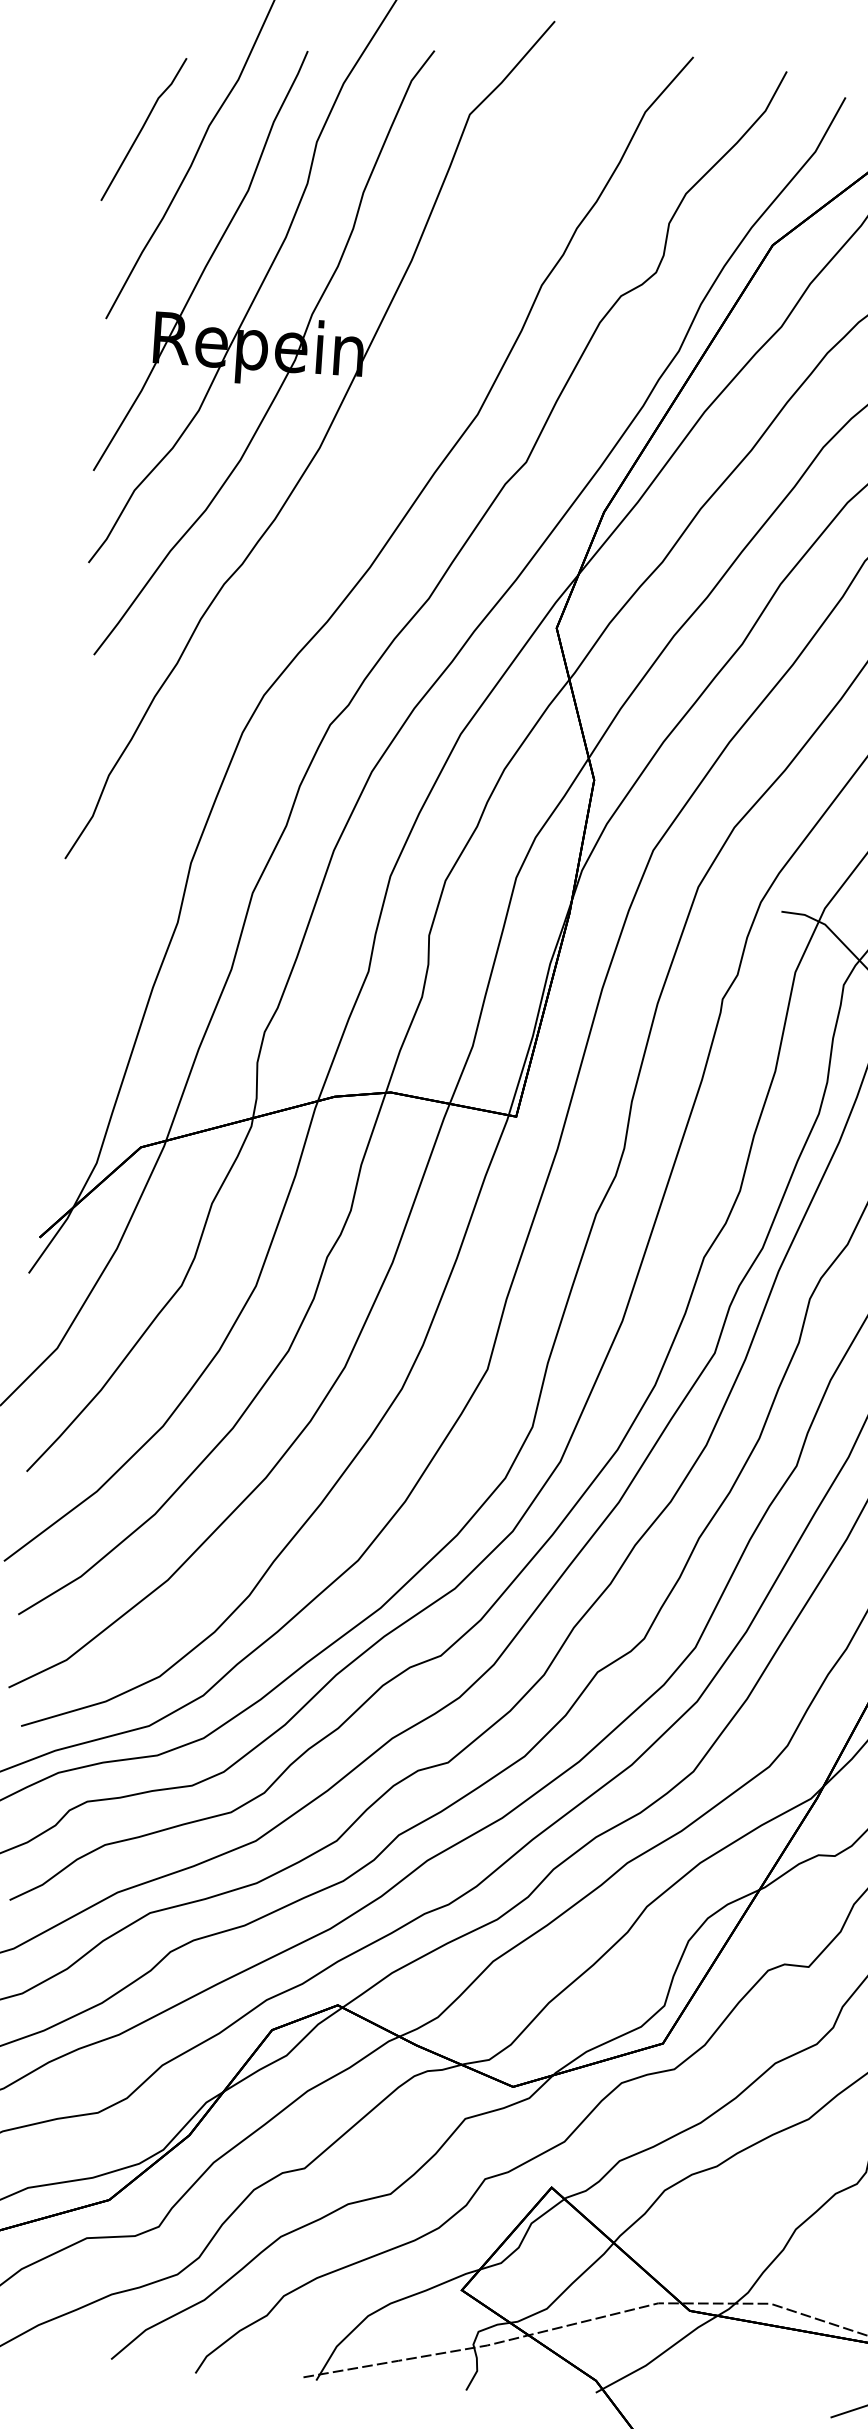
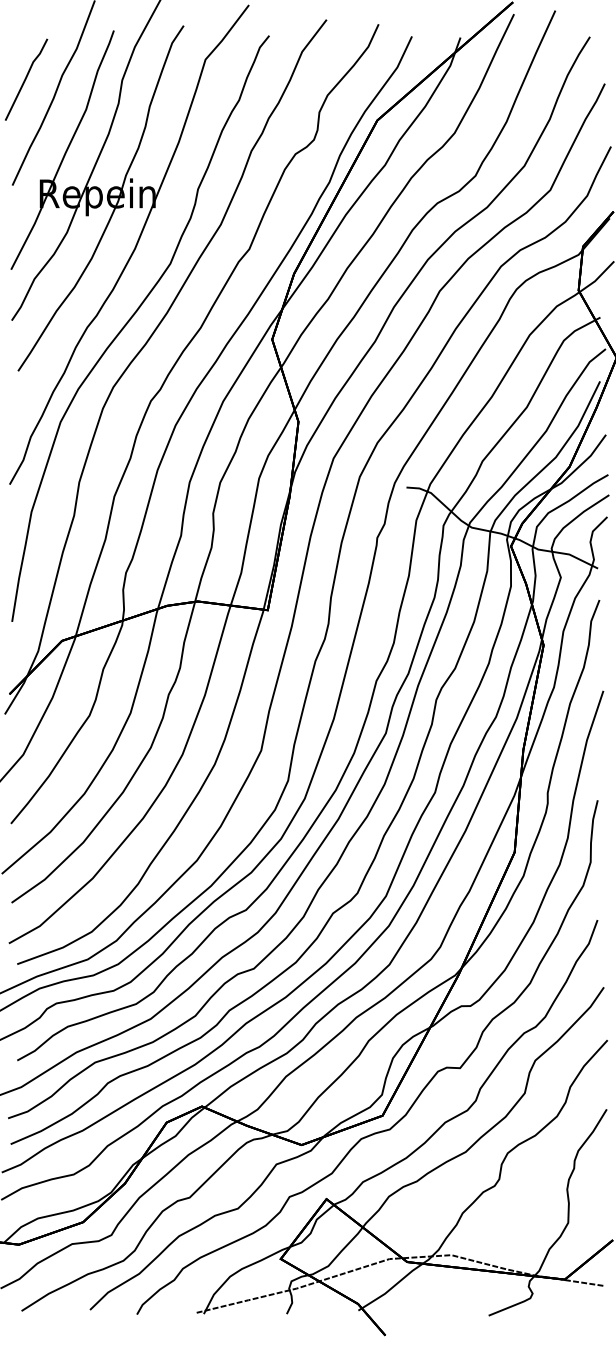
curve: (304, 575) -> (131, 319), added

